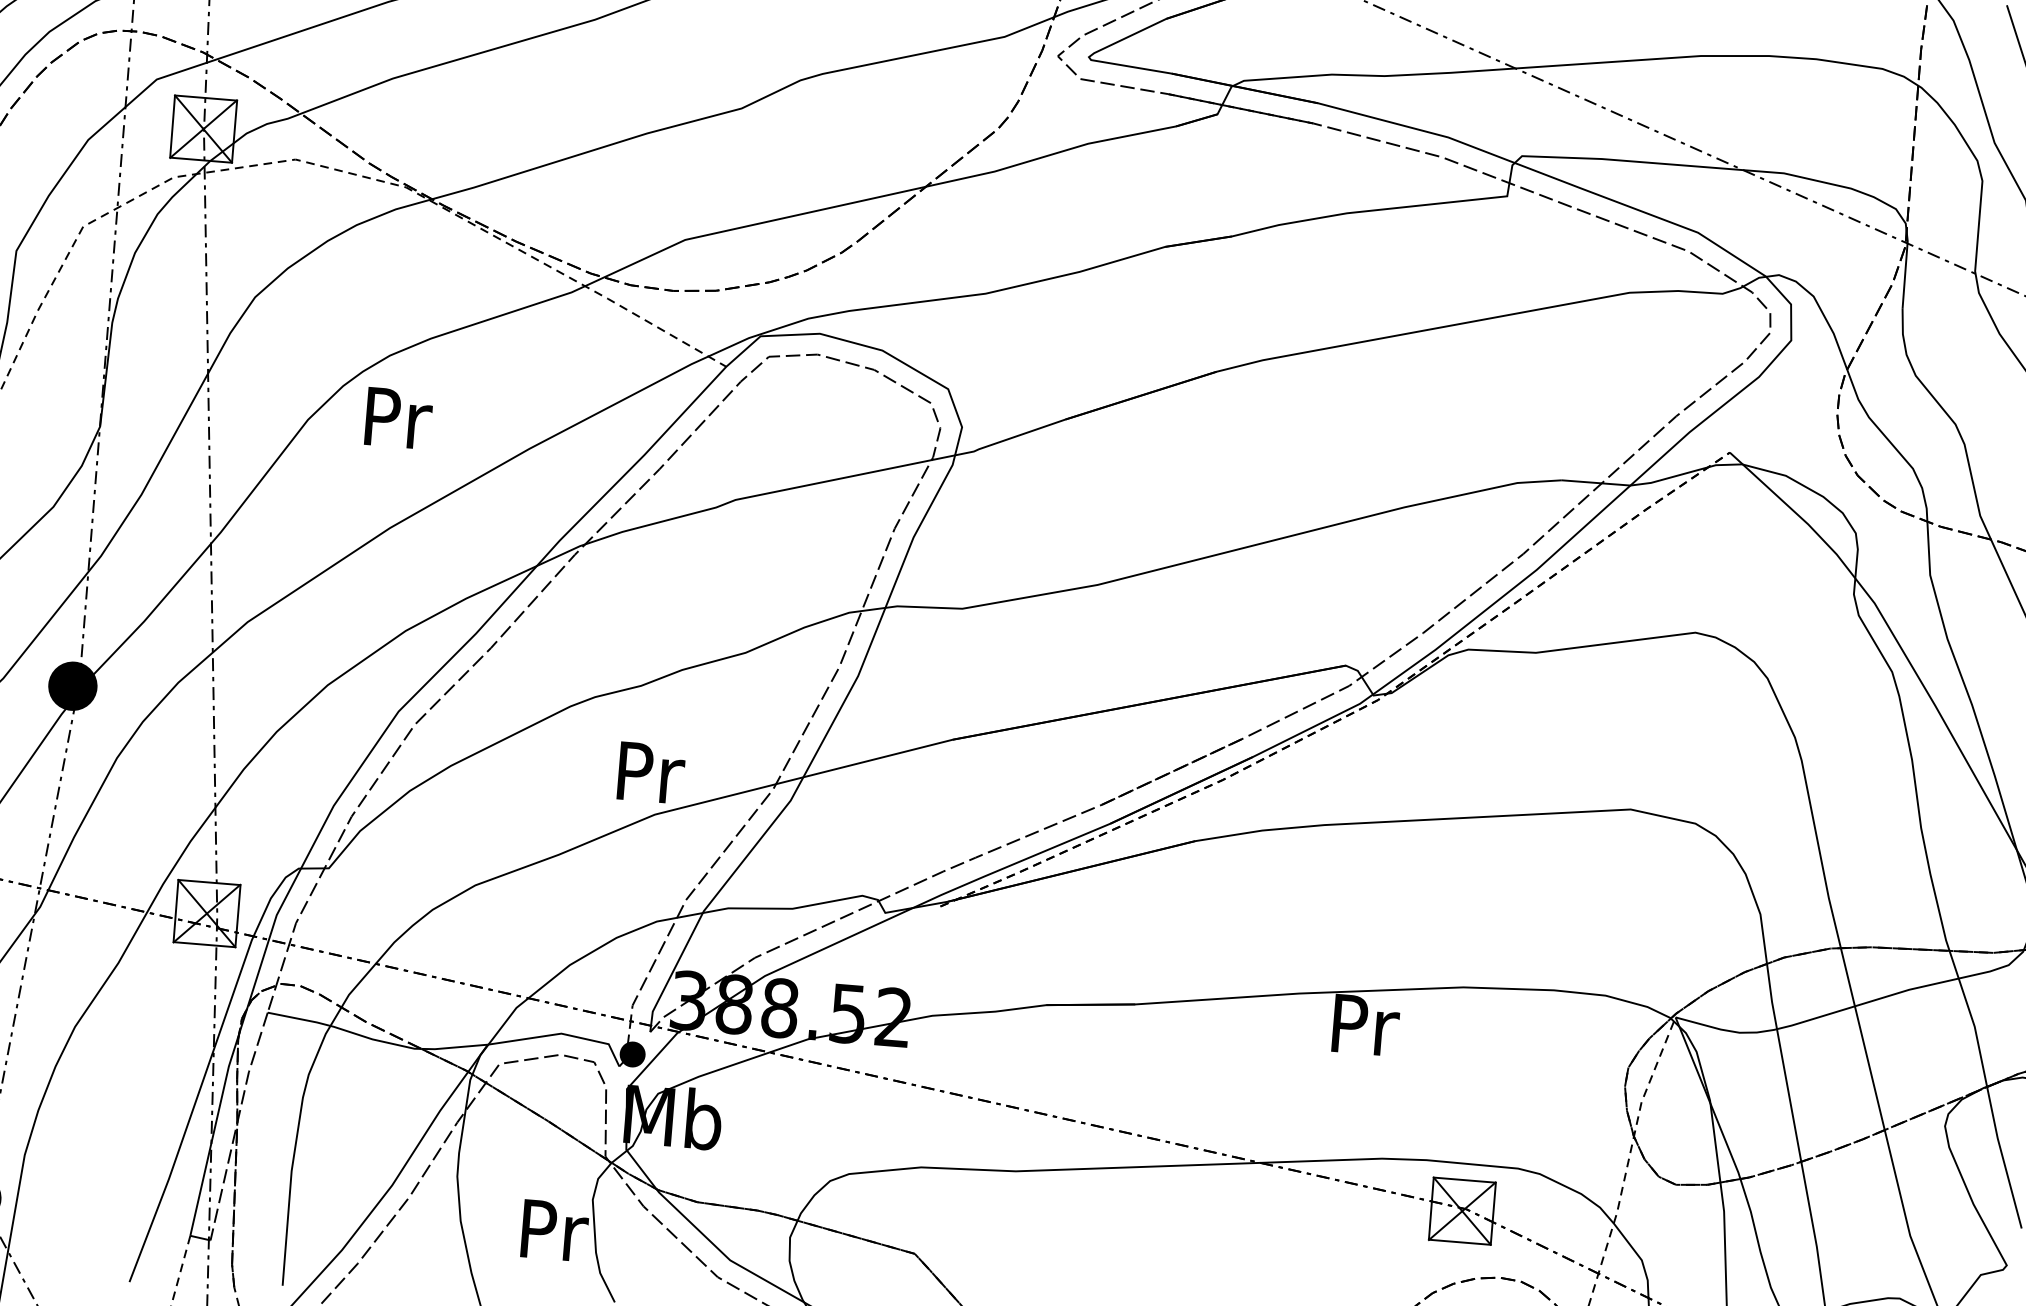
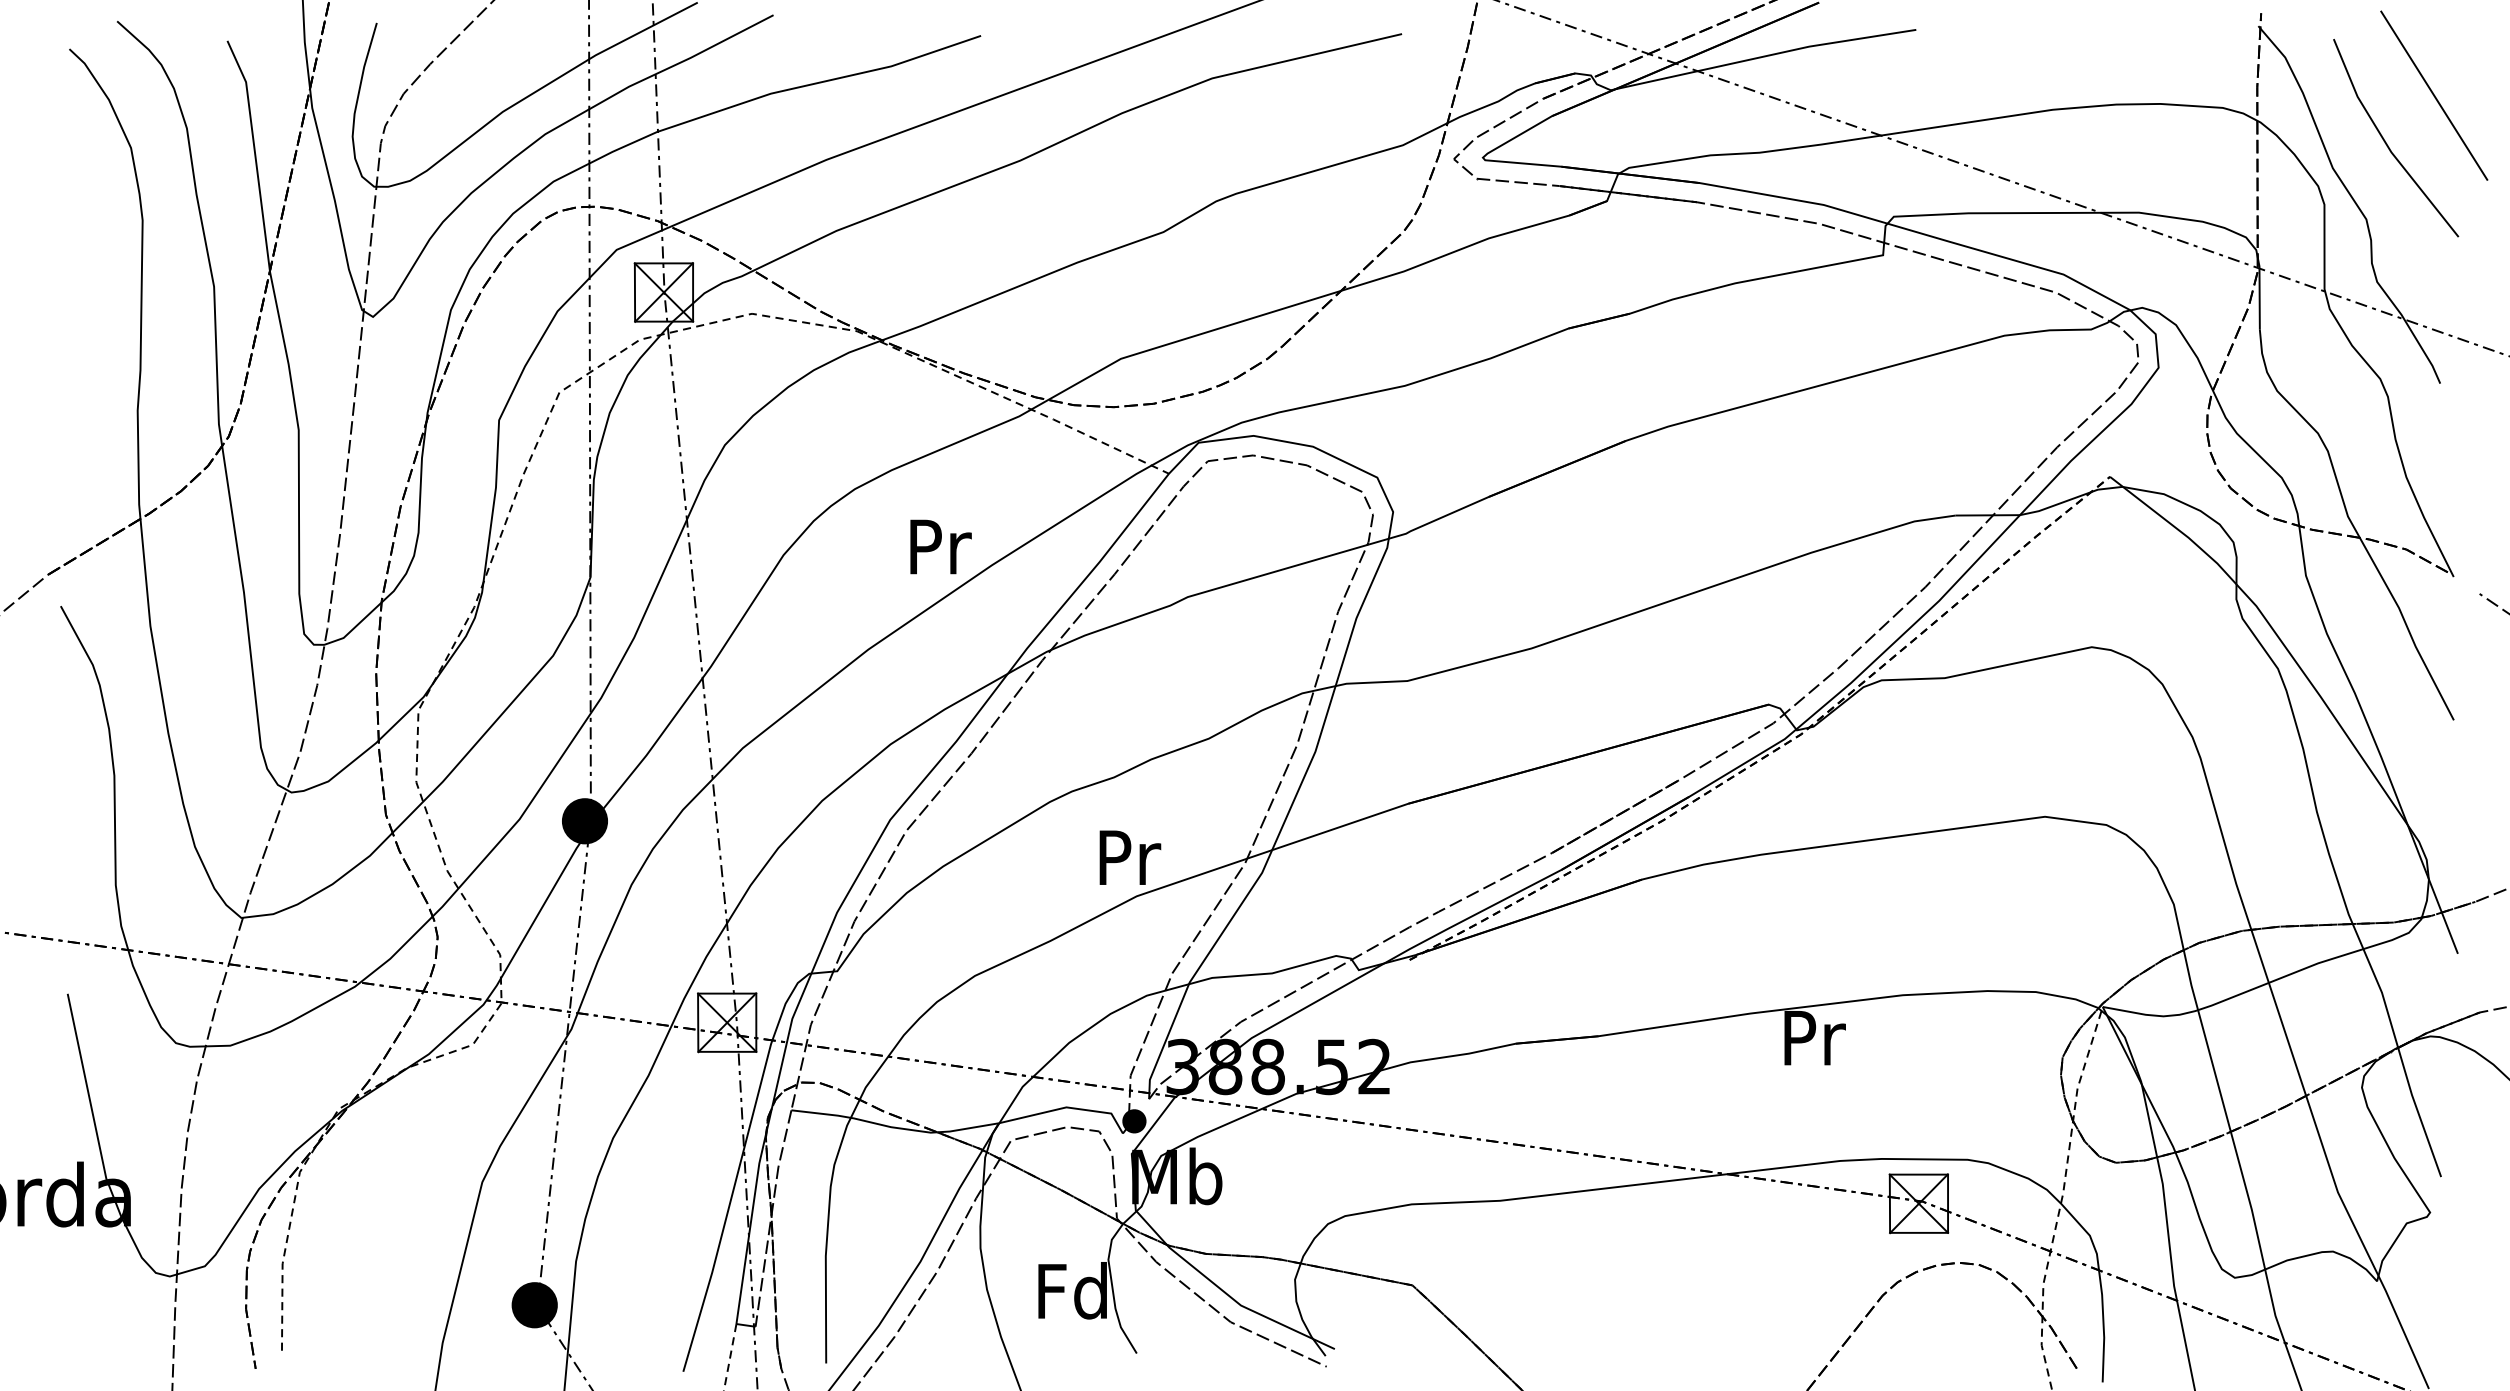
text: (398, 417) -> (940, 546), moved
text: (551, 1229) -> (1072, 1290), Pr -> Fd

